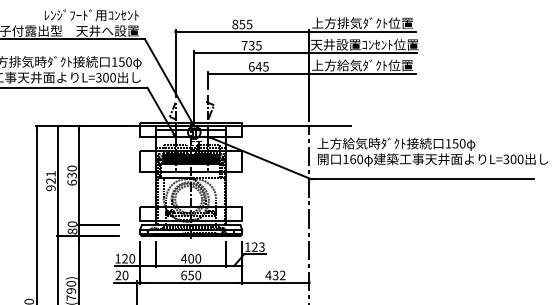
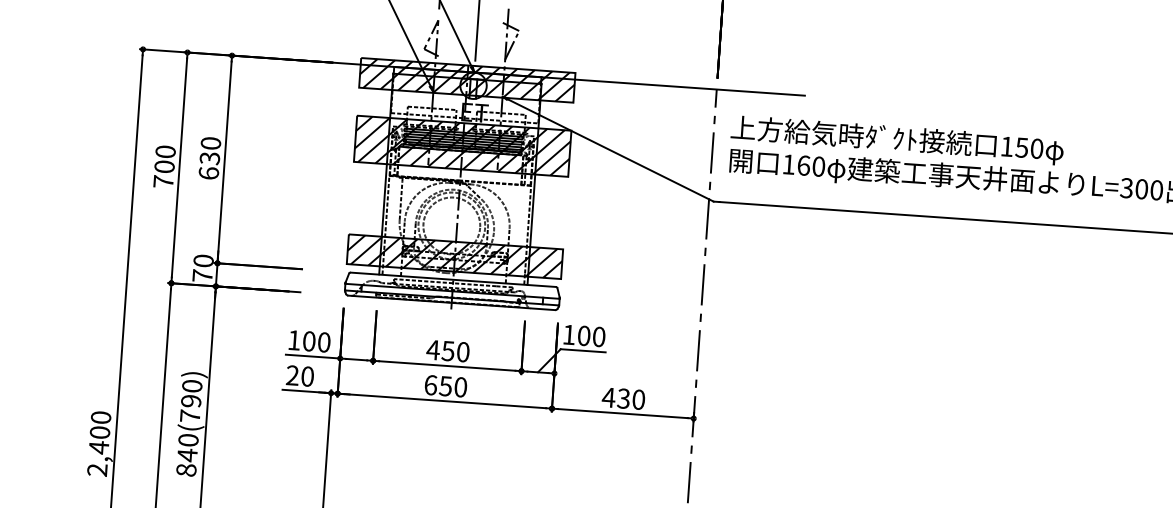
hatch: (191, 130) -> (467, 80), added
hatch: (191, 161) -> (463, 146), added
text: (50, 181) -> (163, 167), 921 -> 700
hatch: (191, 213) -> (455, 255), added
text: (72, 231) -> (202, 276), 80 -> 70
text: (258, 246) -> (591, 335), 123 -> 100
text: (124, 258) -> (307, 340), 120 -> 100
text: (191, 258) -> (449, 350), 400 -> 450
text: (282, 275) -> (638, 399), 432 -> 430

